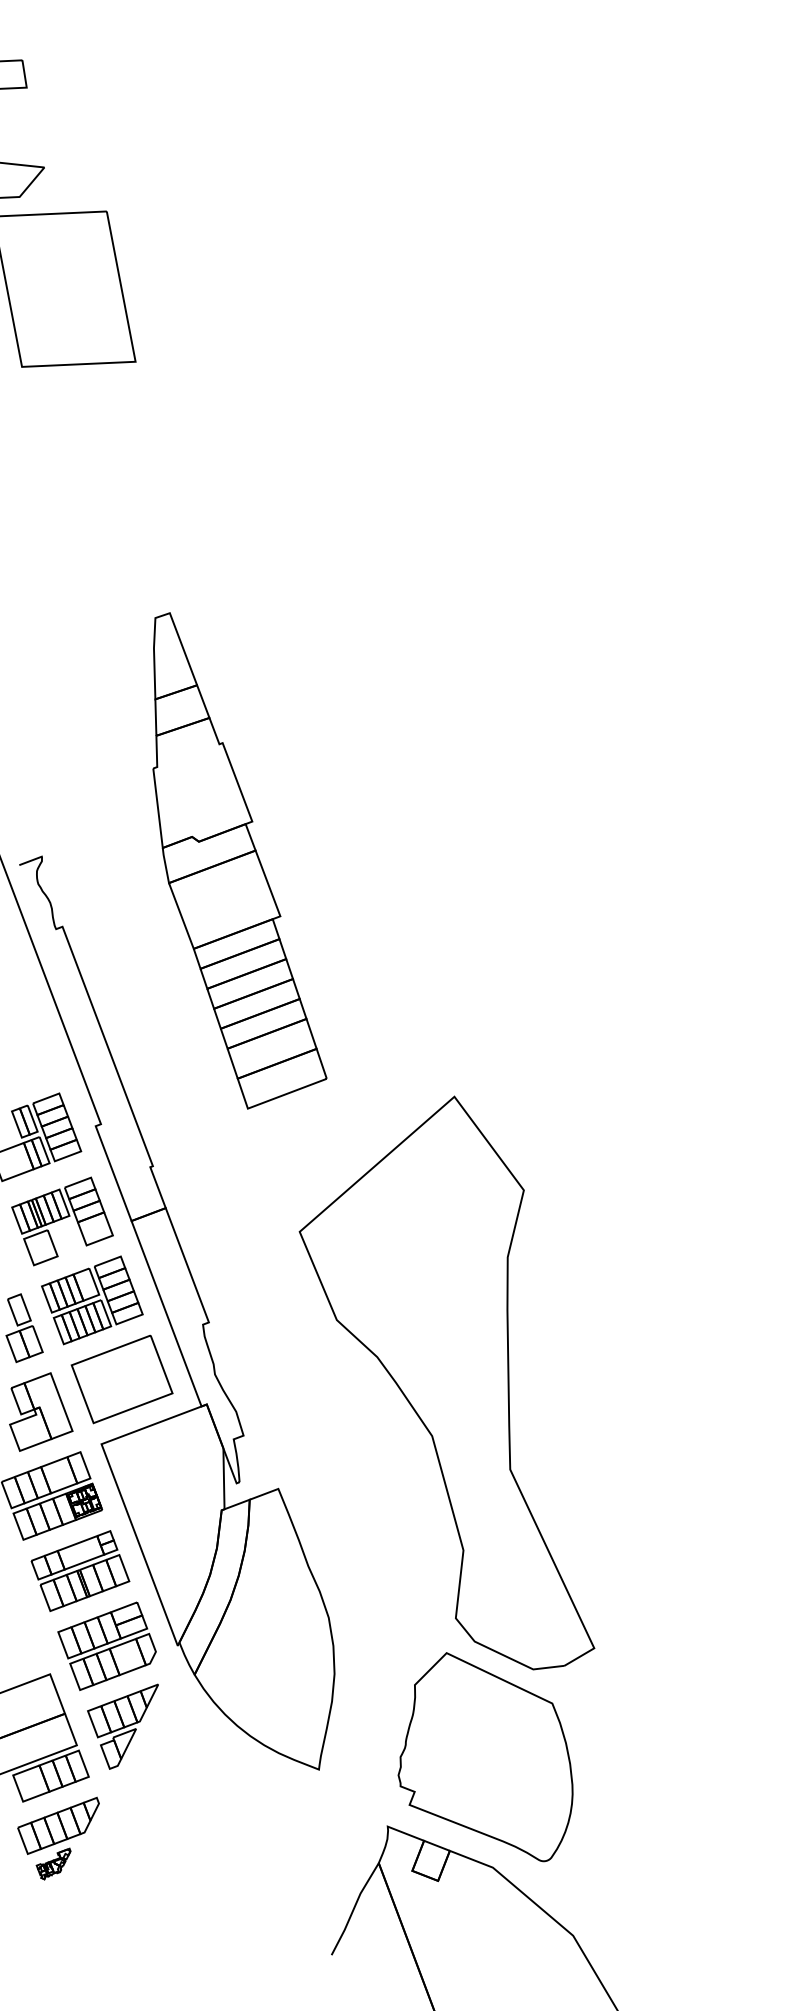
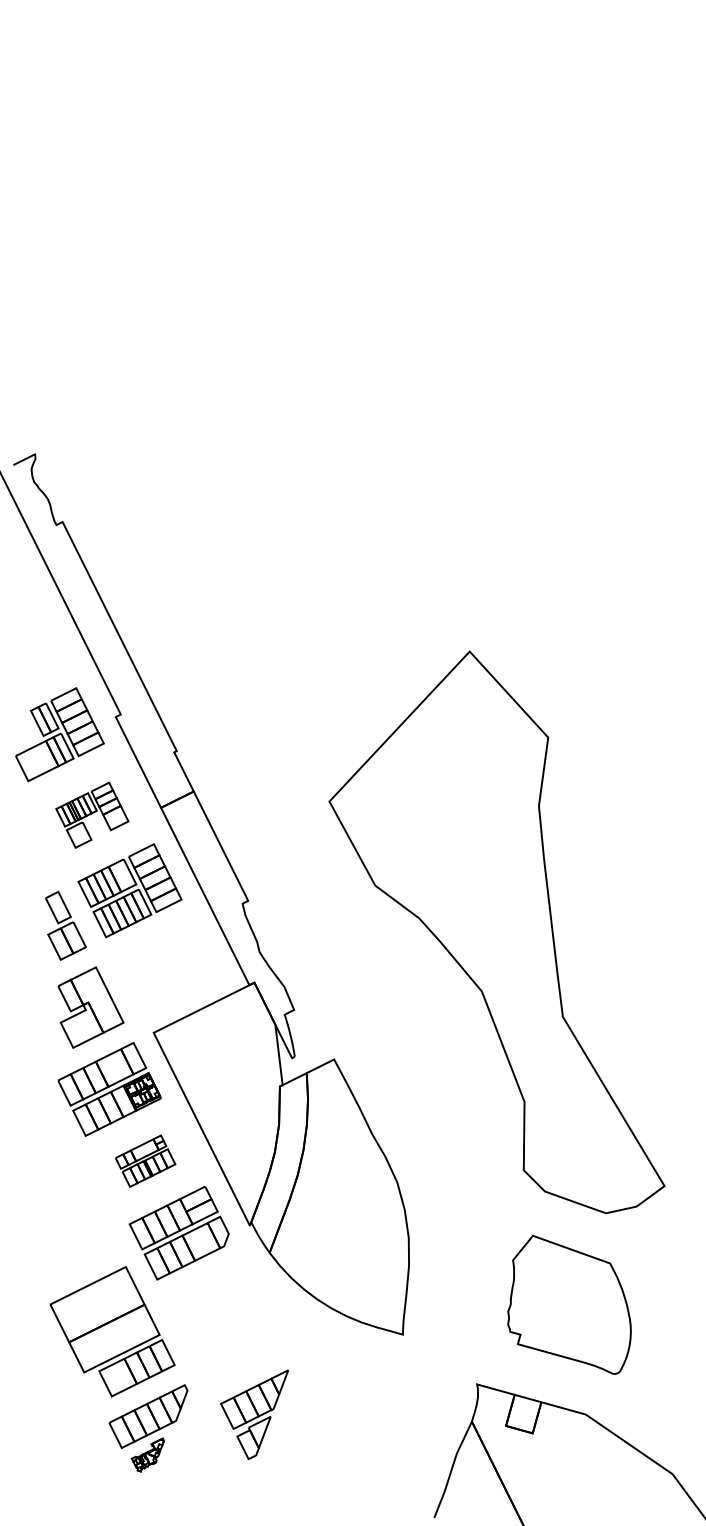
part: (239, 860) -> (231, 438), removed
part: (62, 1221) -> (92, 815), size x0.7
part: (121, 1379) -> (167, 966), removed
part: (80, 1570) -> (145, 1160), size x0.6
part: (122, 1726) -> (256, 1415), moved
part: (485, 1757) -> (567, 1305), size x0.7

